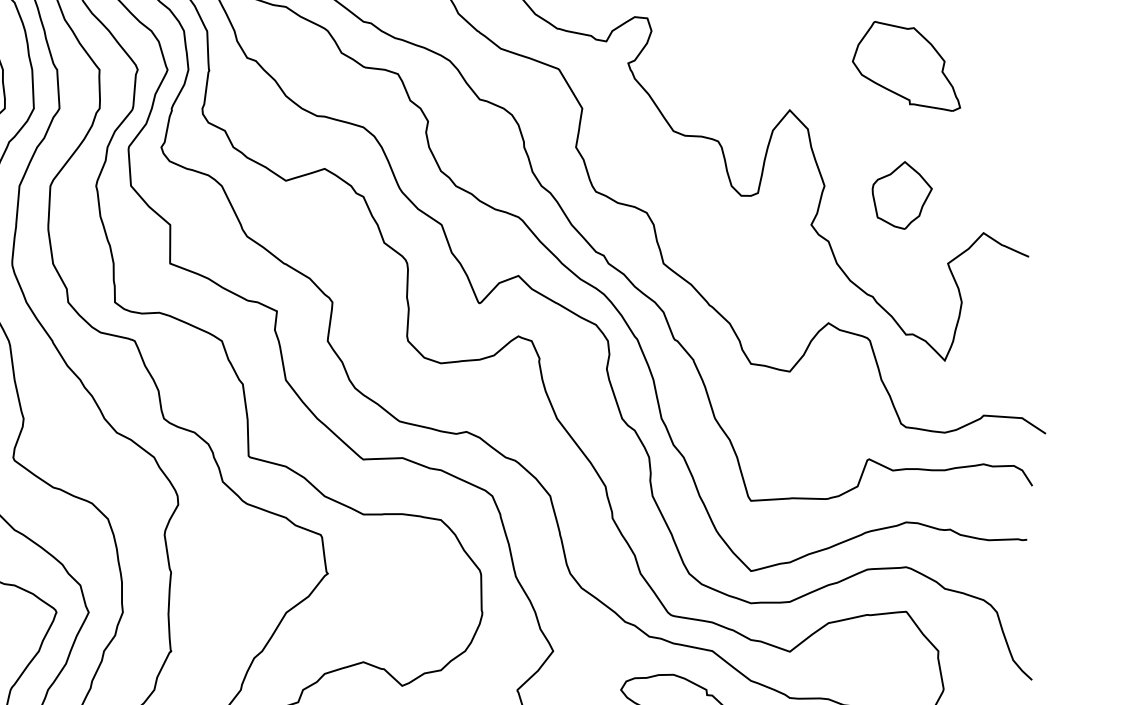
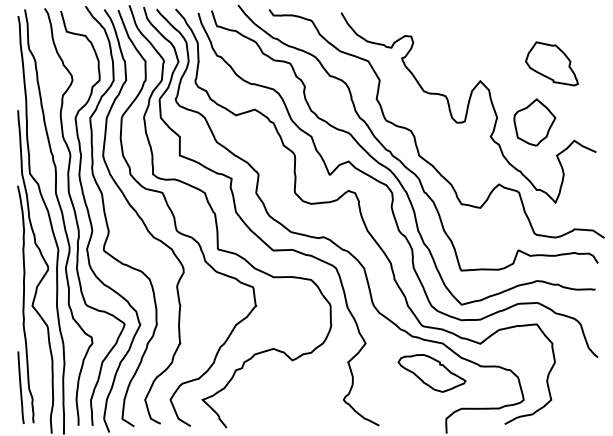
part: (905, 65) -> (551, 63), moved
part: (901, 195) -> (534, 122), size x1.43

